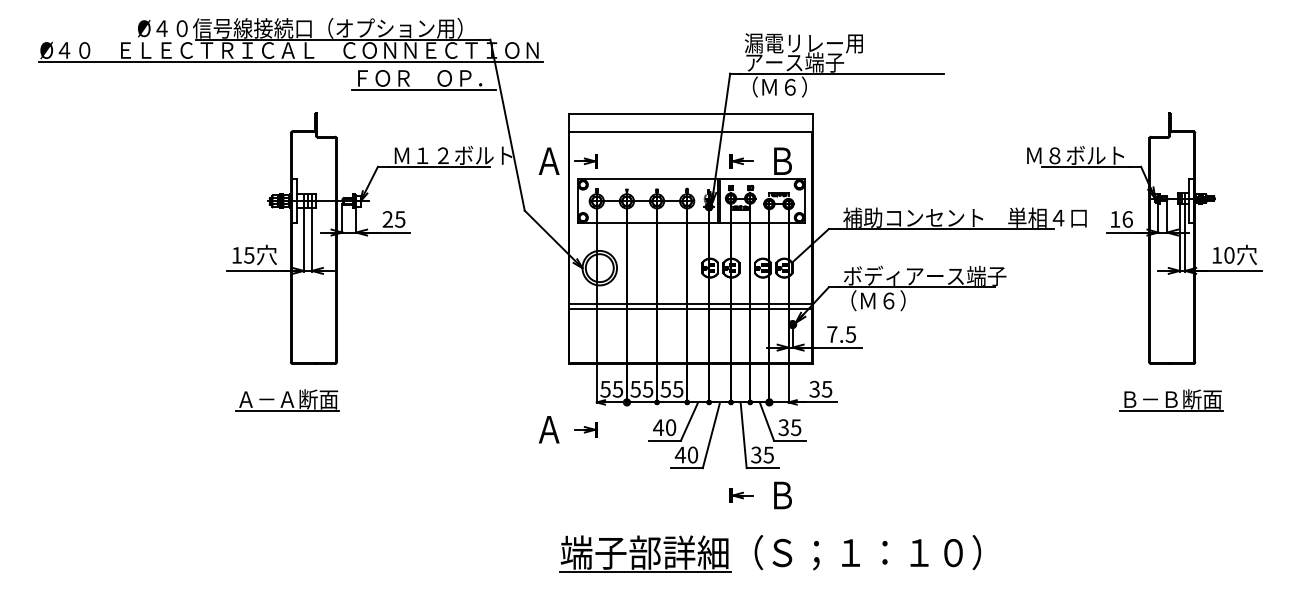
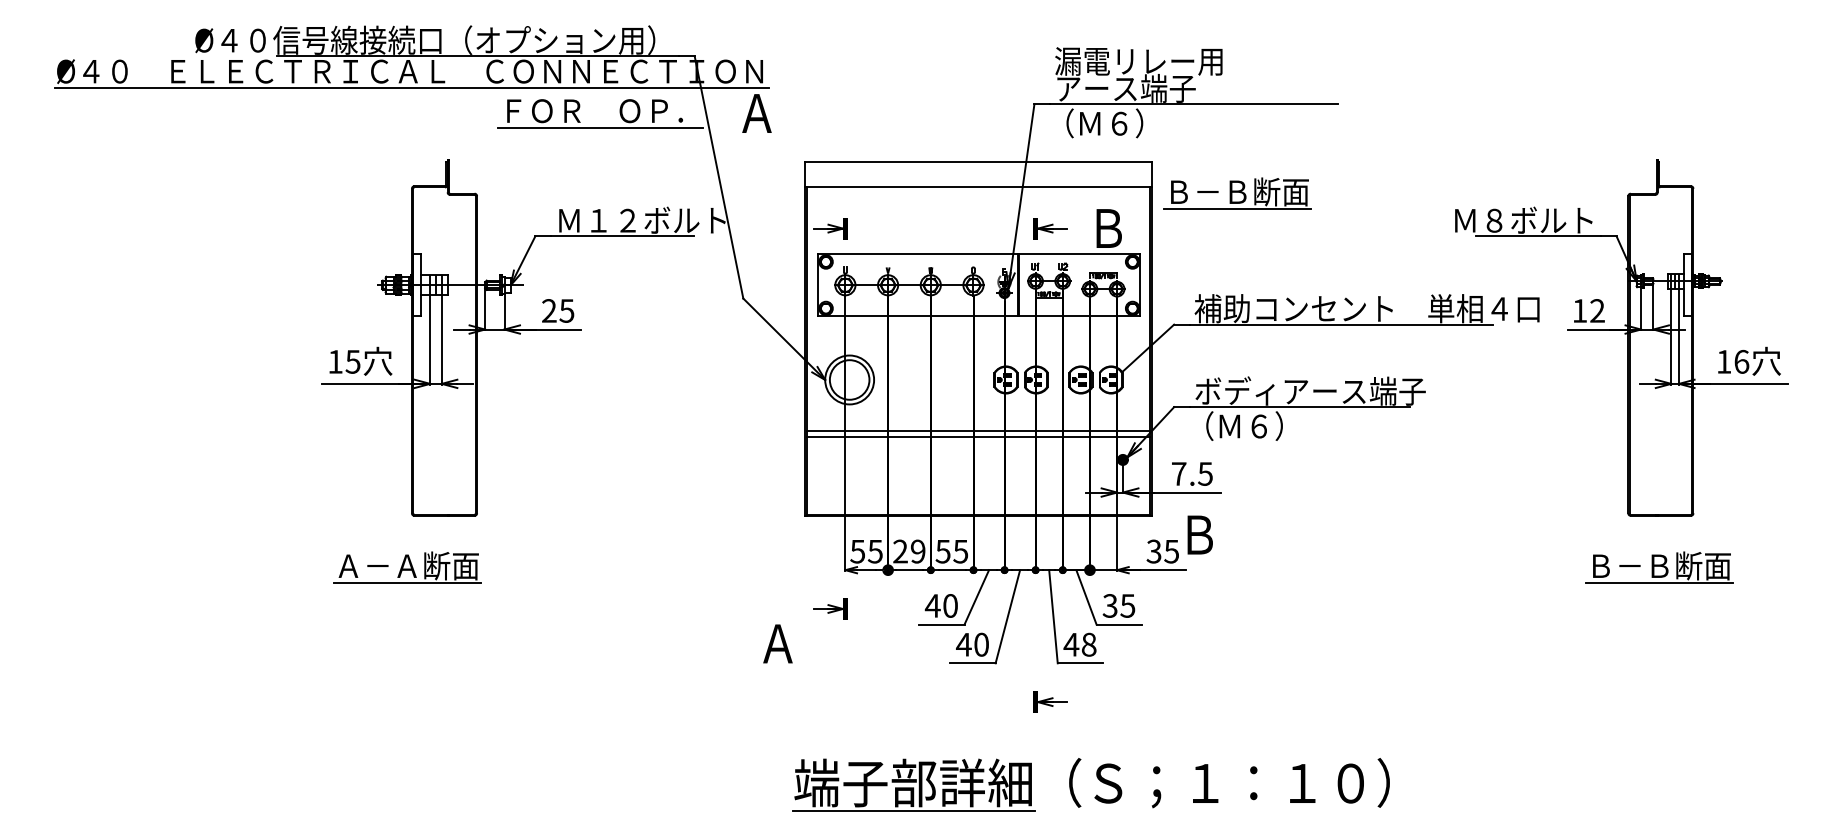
part: (873, 136) -> (1237, 193), added
text: (548, 161) -> (756, 113), moved
text: (1127, 219) -> (1597, 310), 16 -> 12
text: (1229, 255) -> (1741, 361), 10 -> 16
text: (642, 389) -> (909, 551), 55 -> 29
text: (548, 429) -> (777, 643), moved
text: (762, 454) -> (1079, 644), 35 -> 48
text: (782, 495) -> (1199, 534), moved

